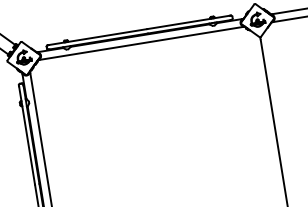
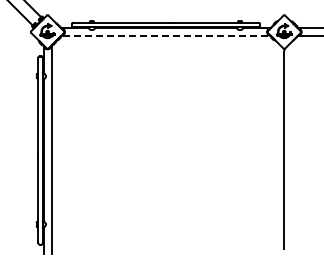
line: (141, 42) -> (166, 35), solid -> dashed

